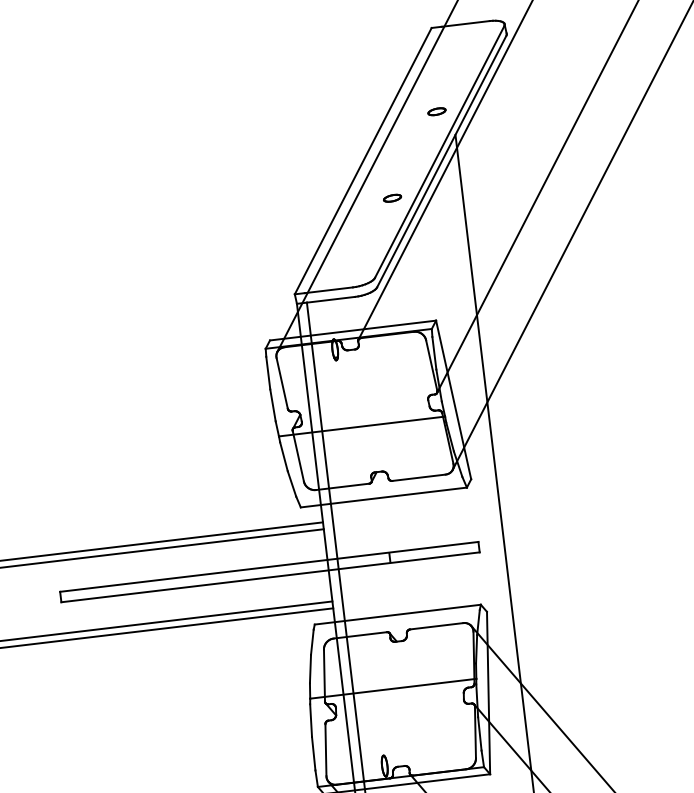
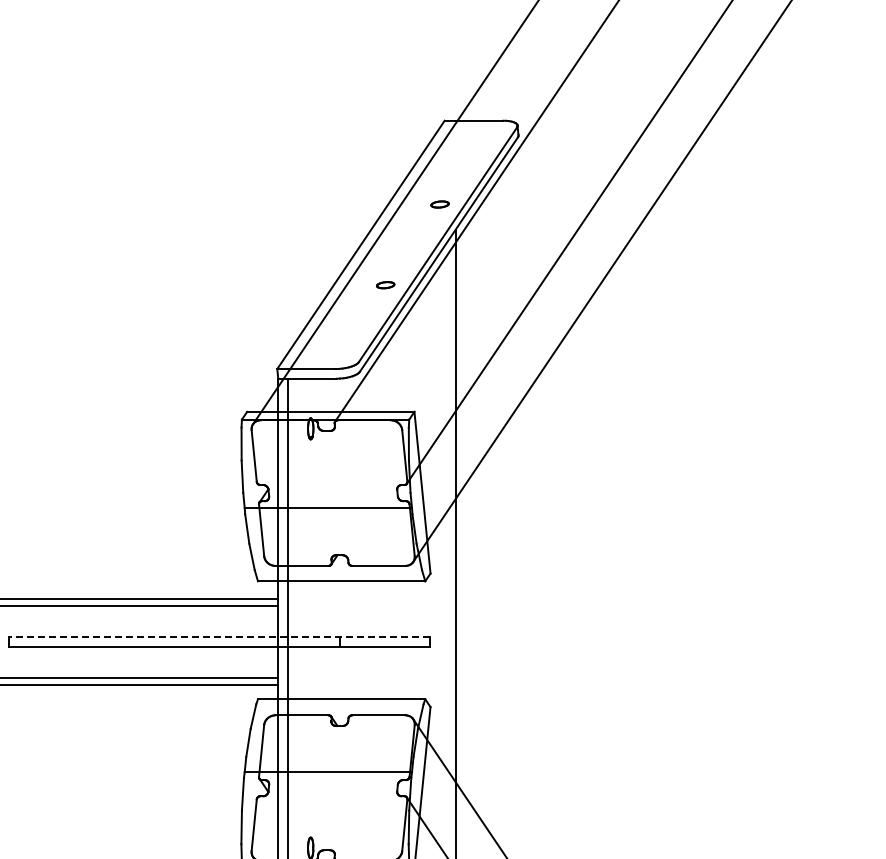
line: (269, 566) -> (219, 636), solid -> dashed

